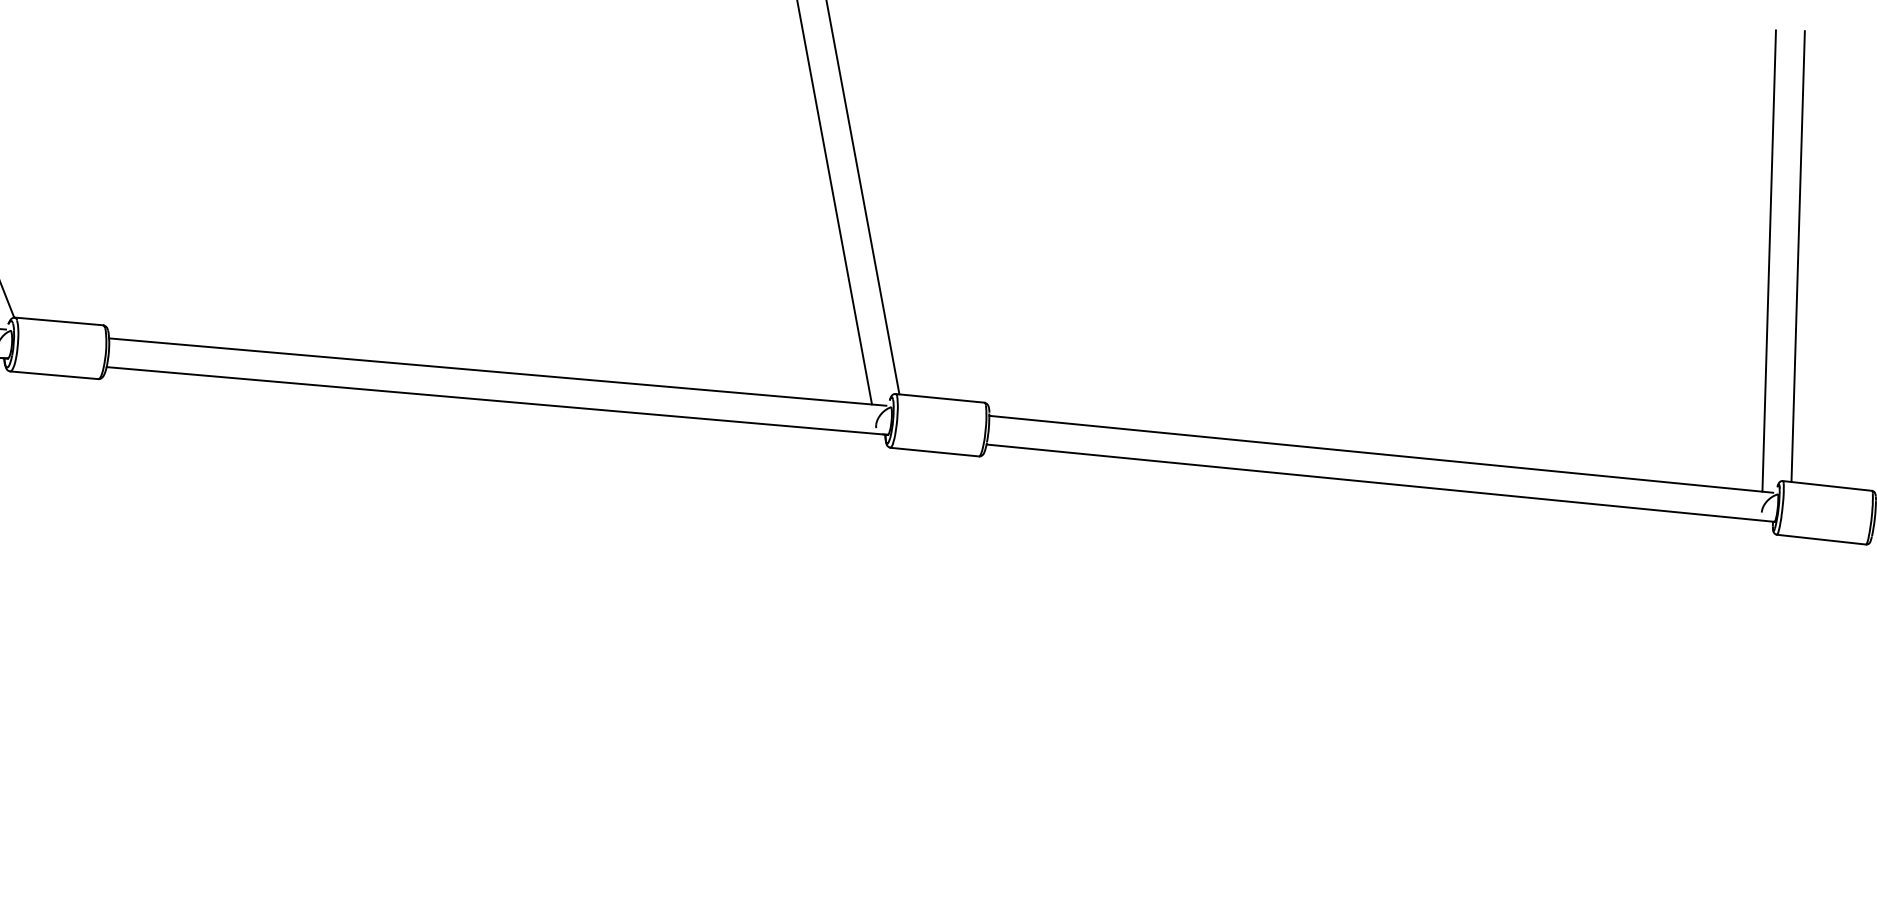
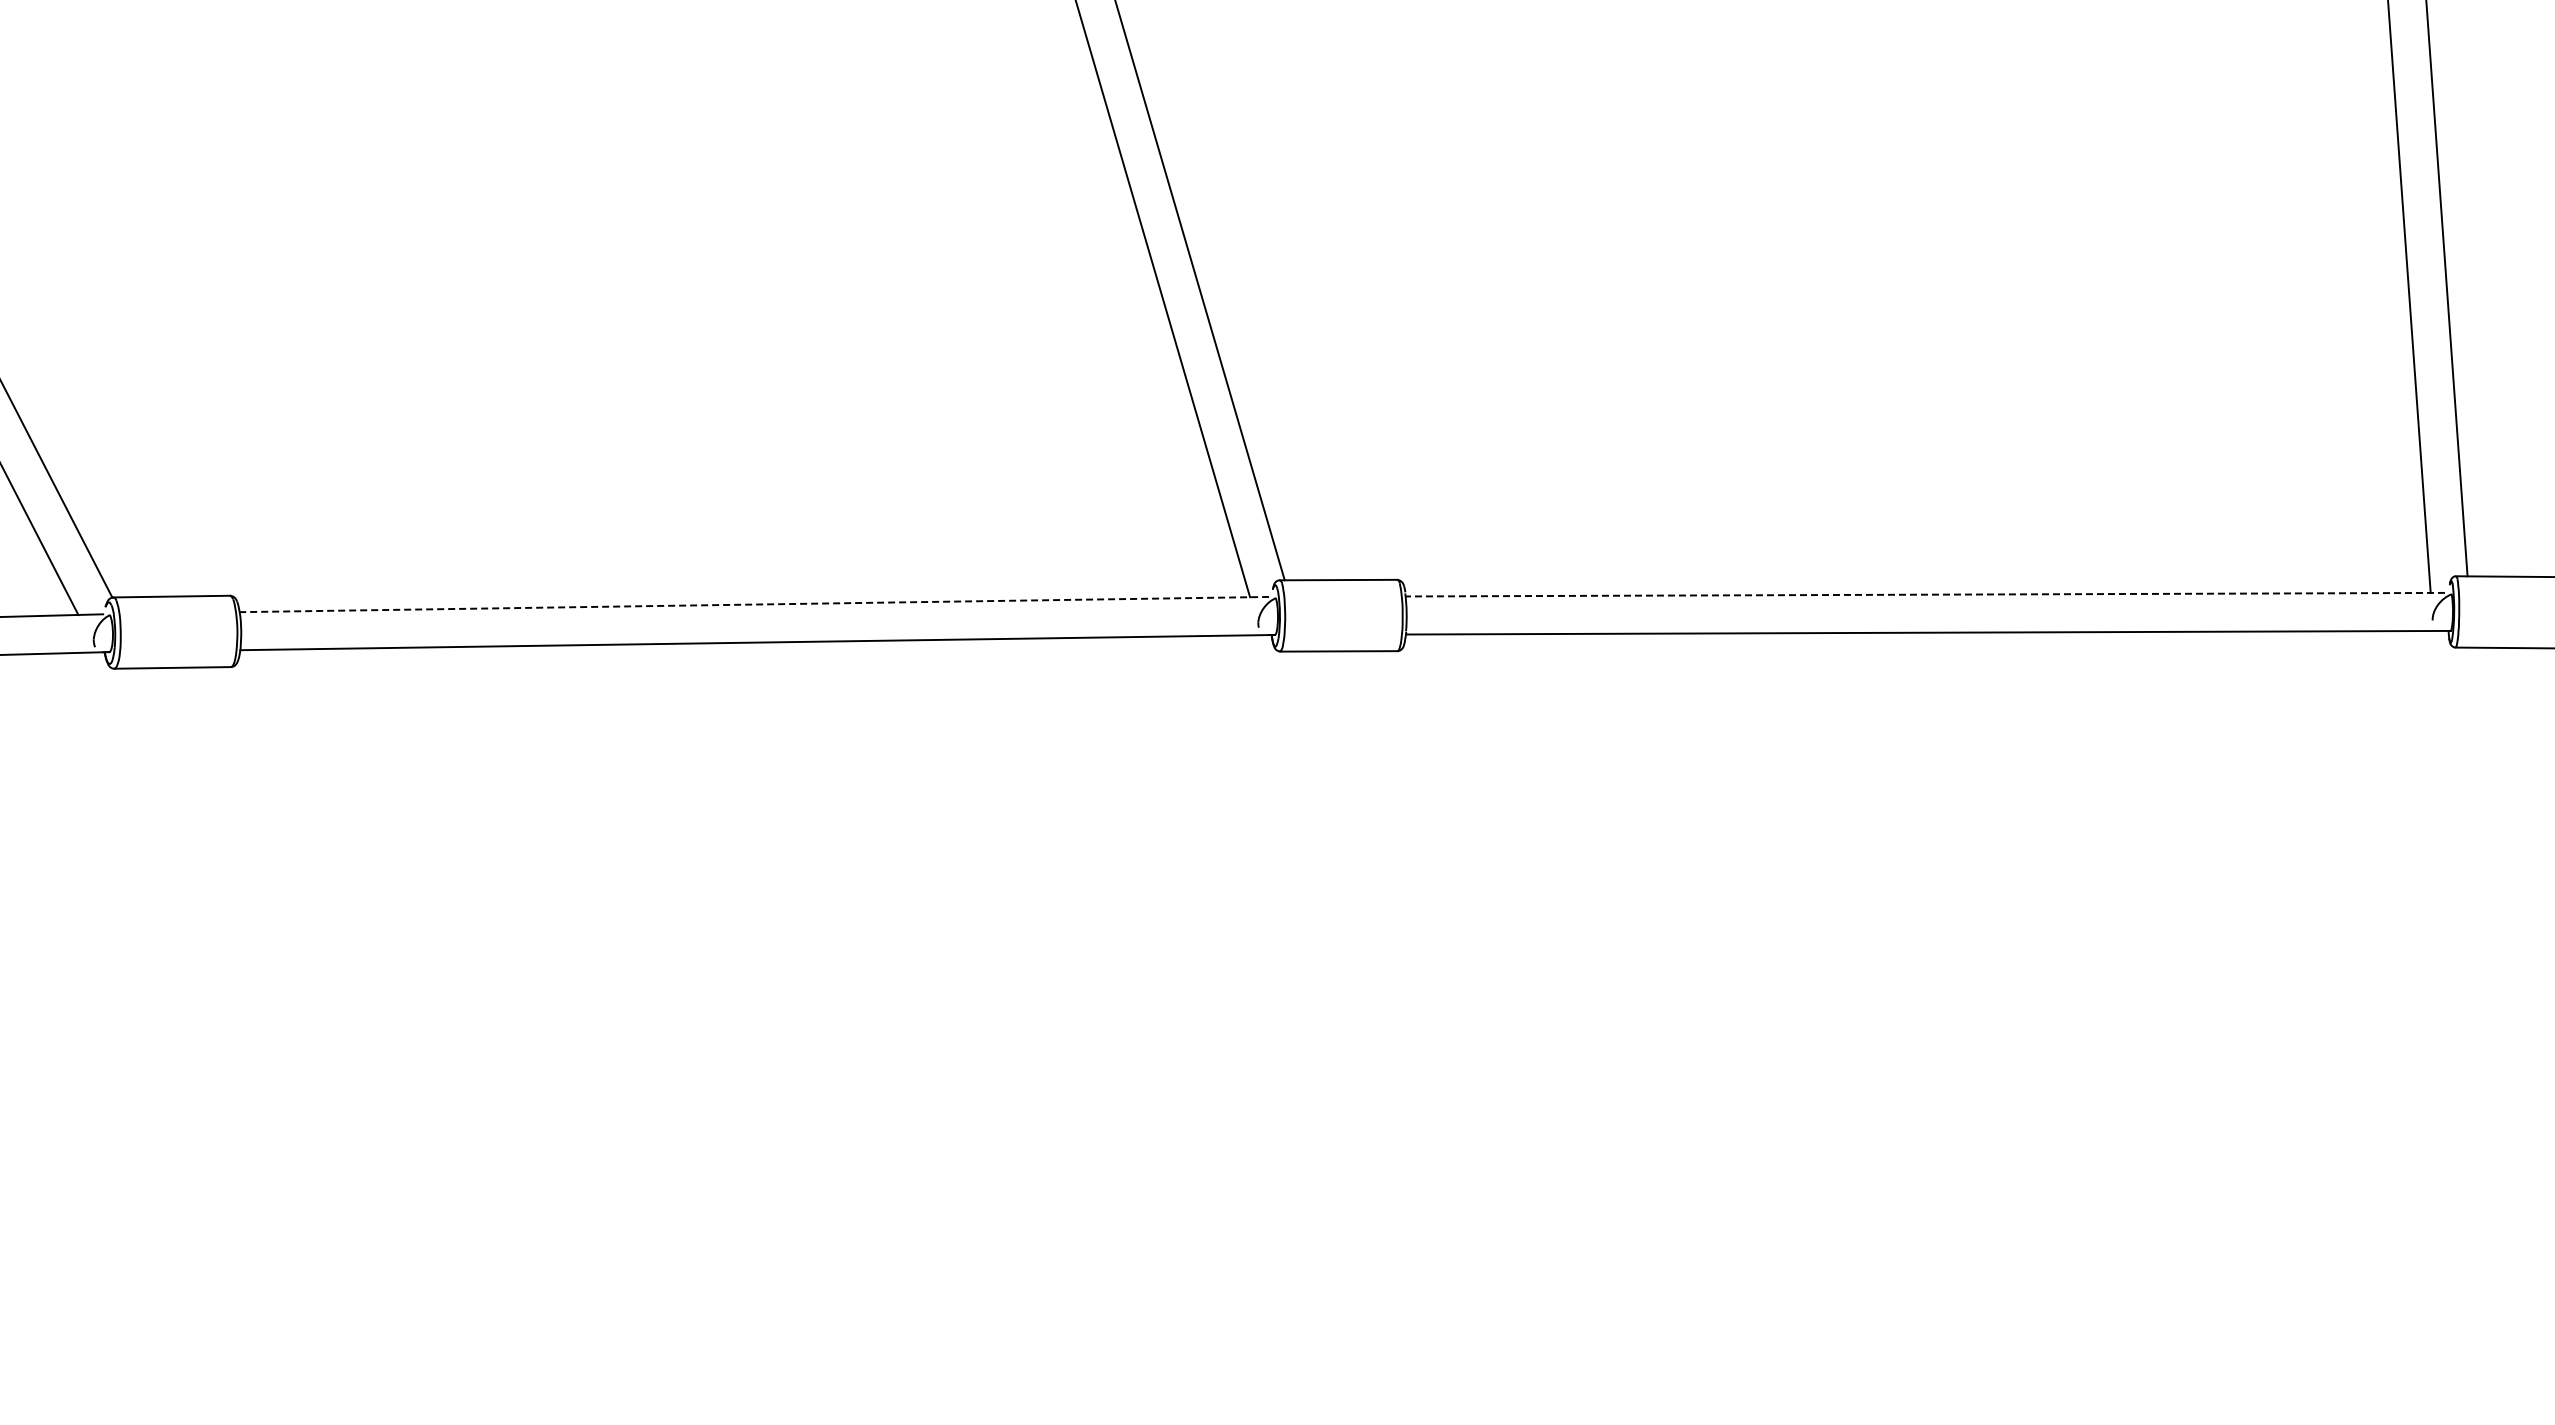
line: (497, 372) -> (754, 604), solid -> dashed
line: (1381, 454) -> (1925, 594), solid -> dashed

